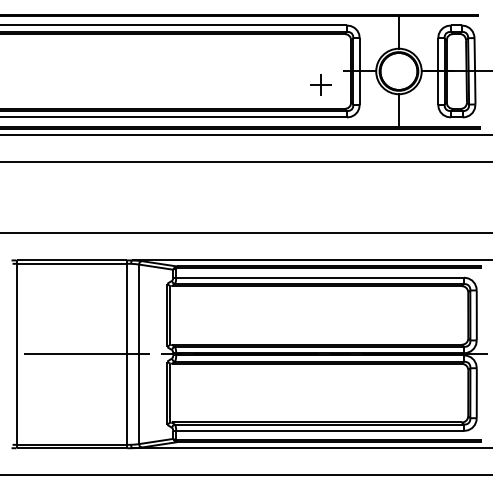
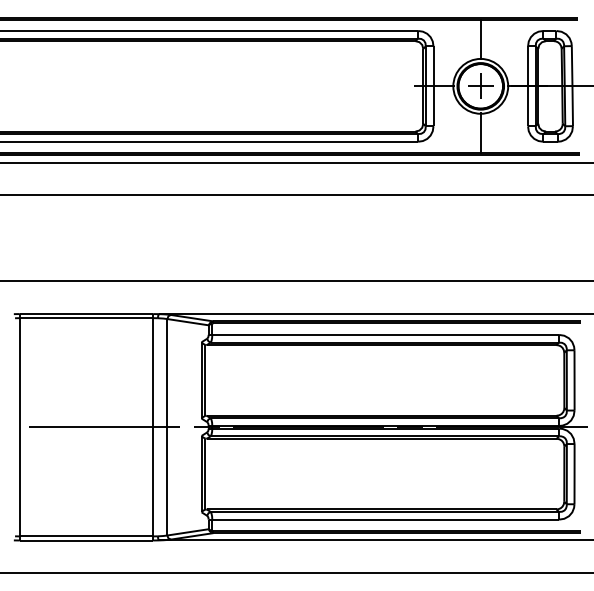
part: (320, 84) -> (480, 85), moved

